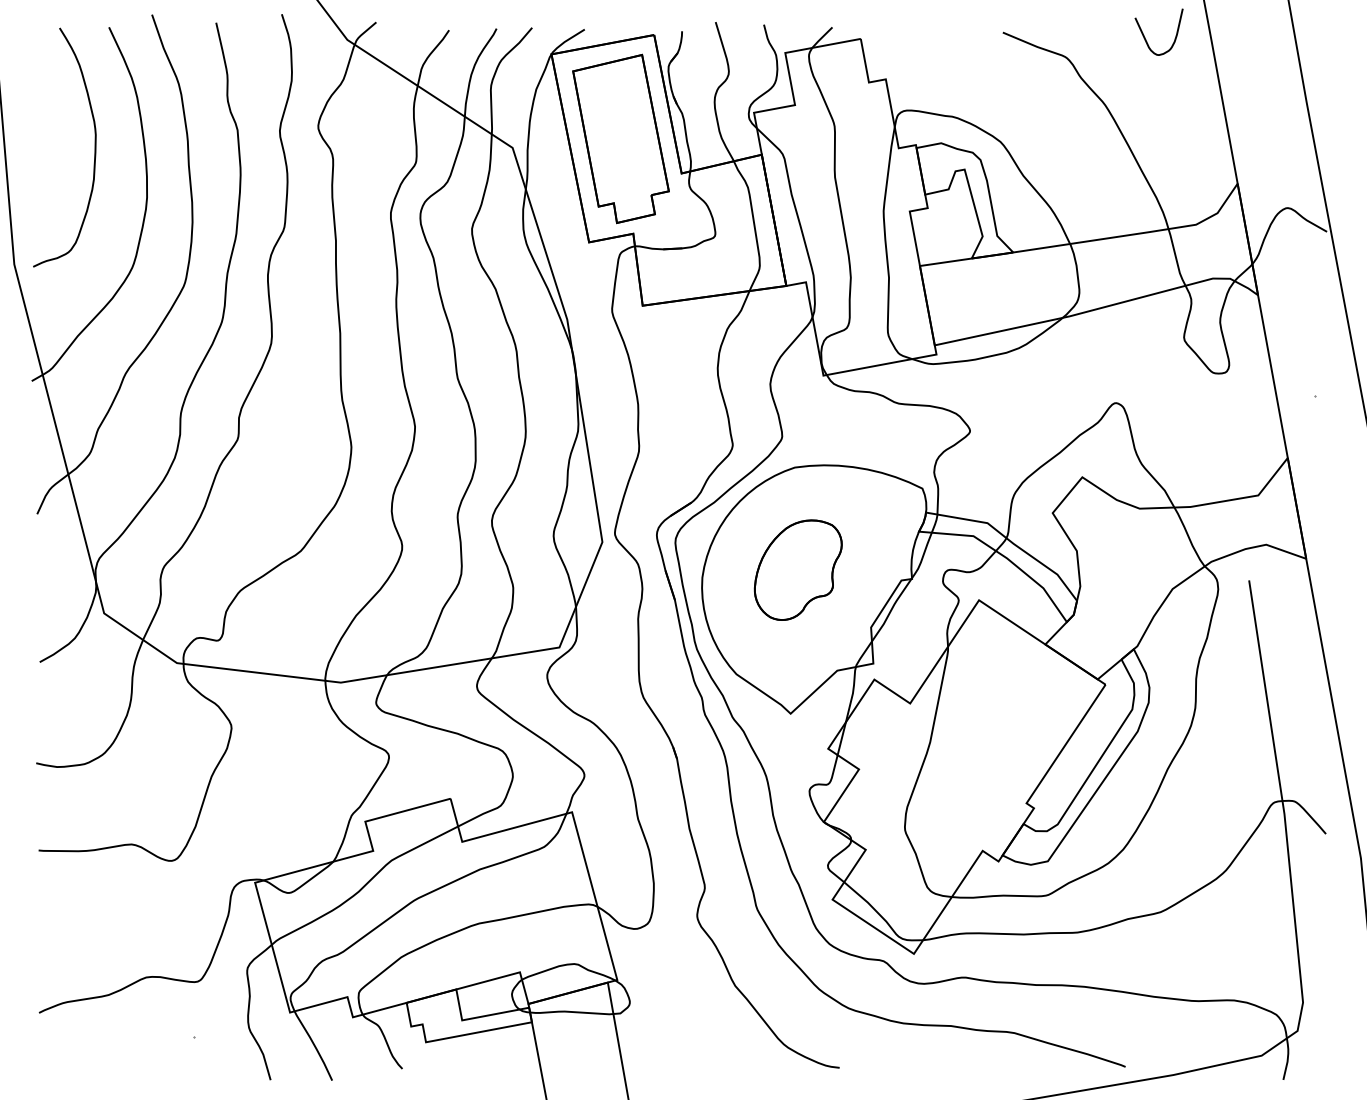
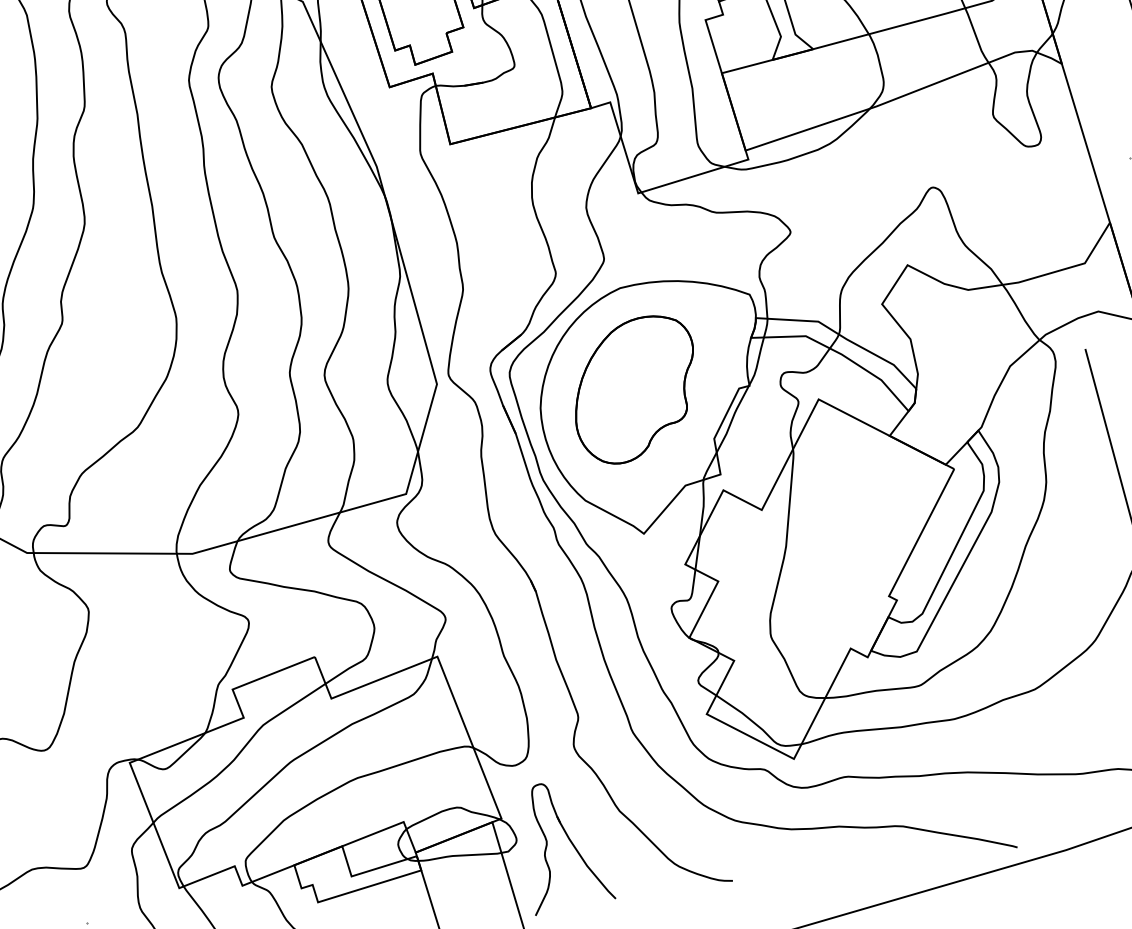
part: (798, 570) -> (635, 390), size x1.43
part: (680, 1014) -> (568, 845), added

